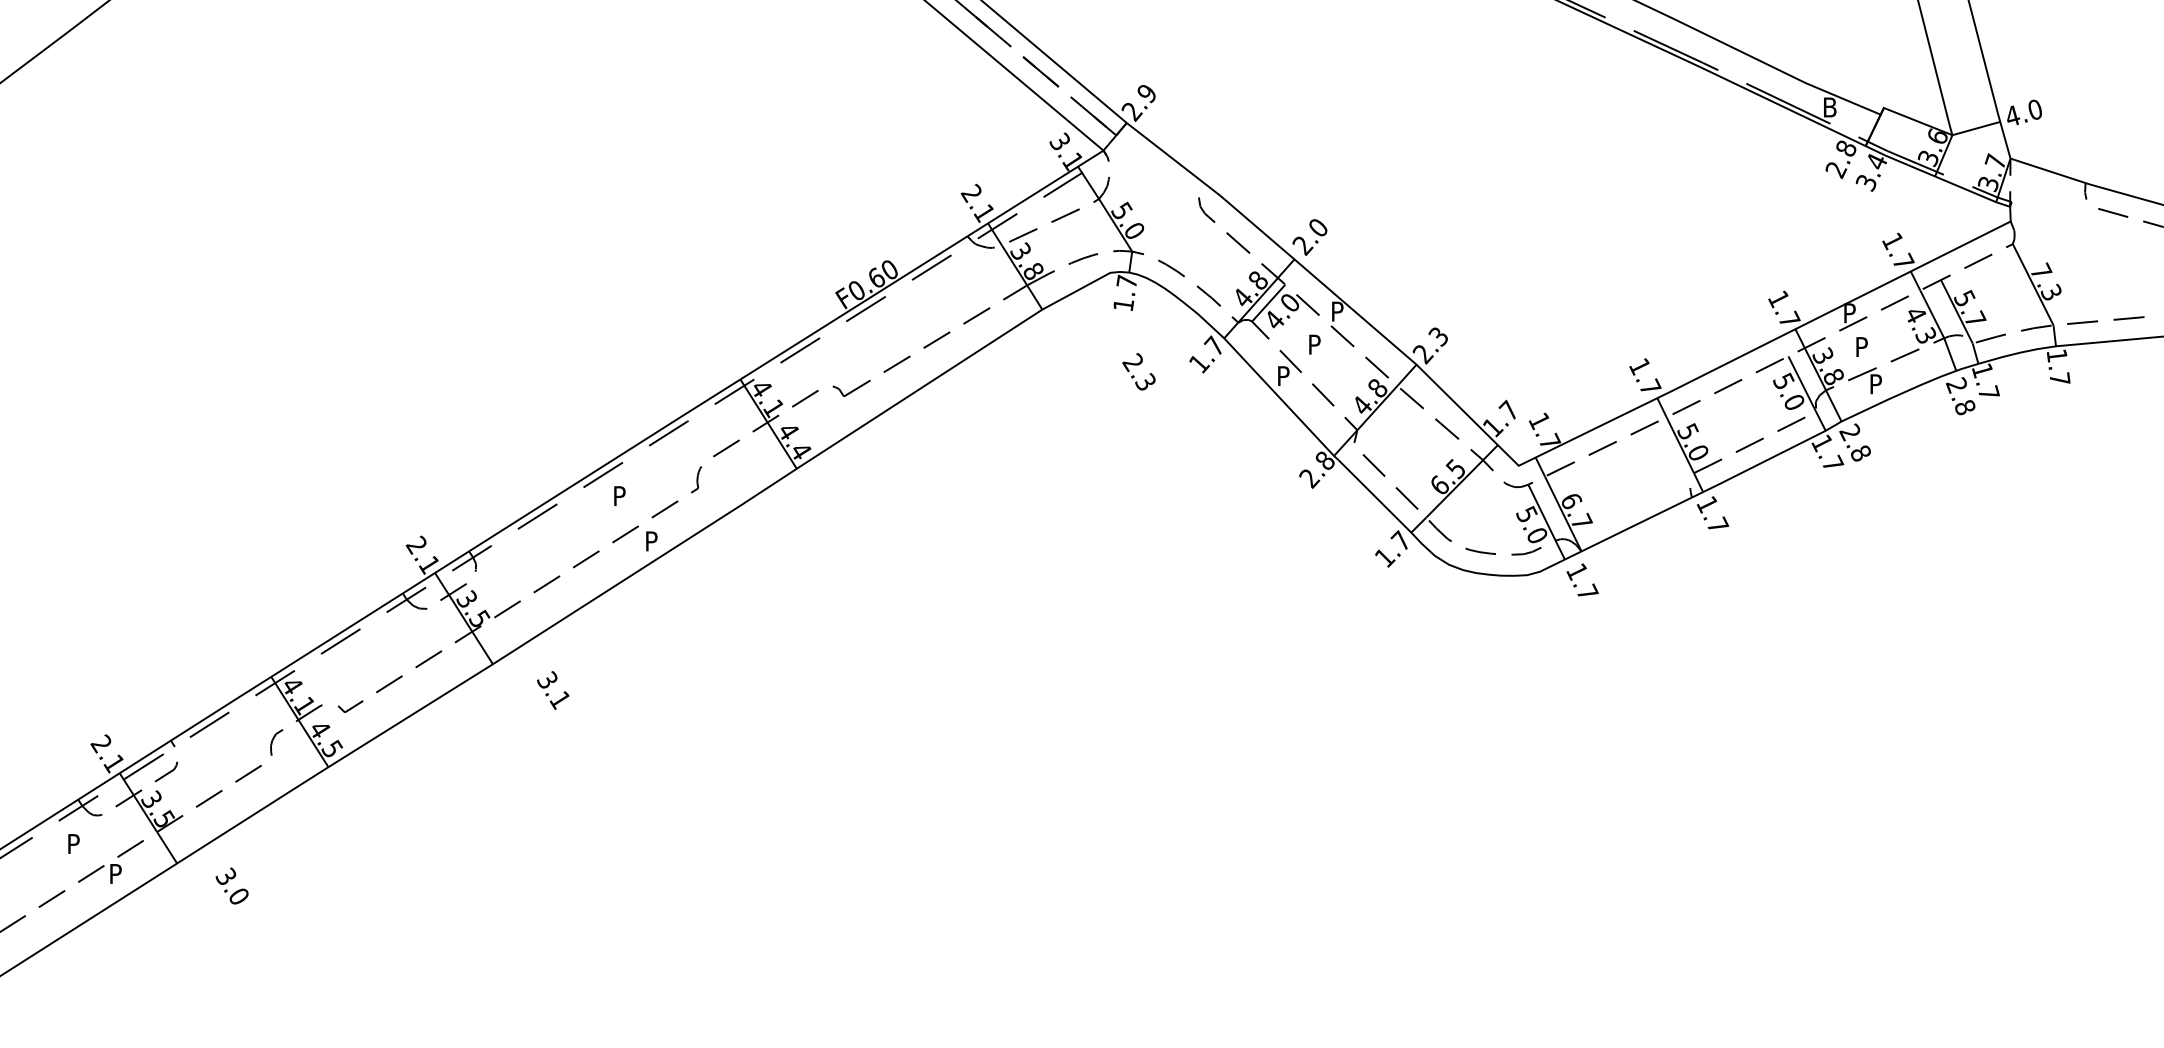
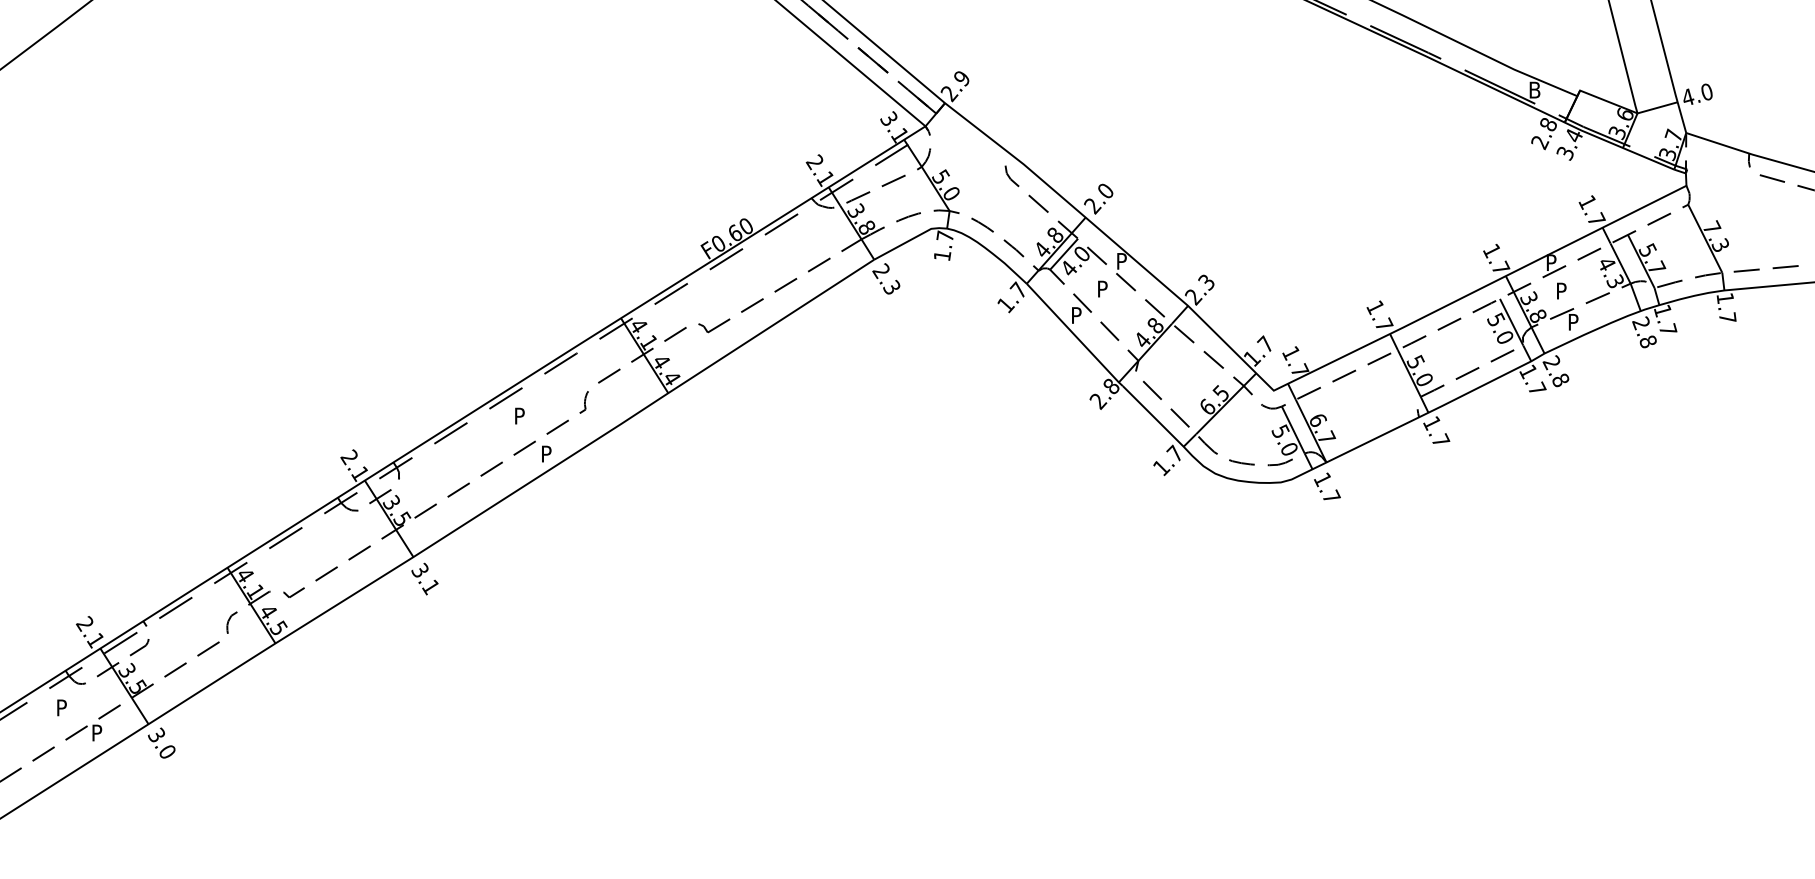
text: (1139, 371) -> (886, 278), moved
text: (552, 689) -> (424, 578), moved
text: (231, 885) -> (161, 742), moved

